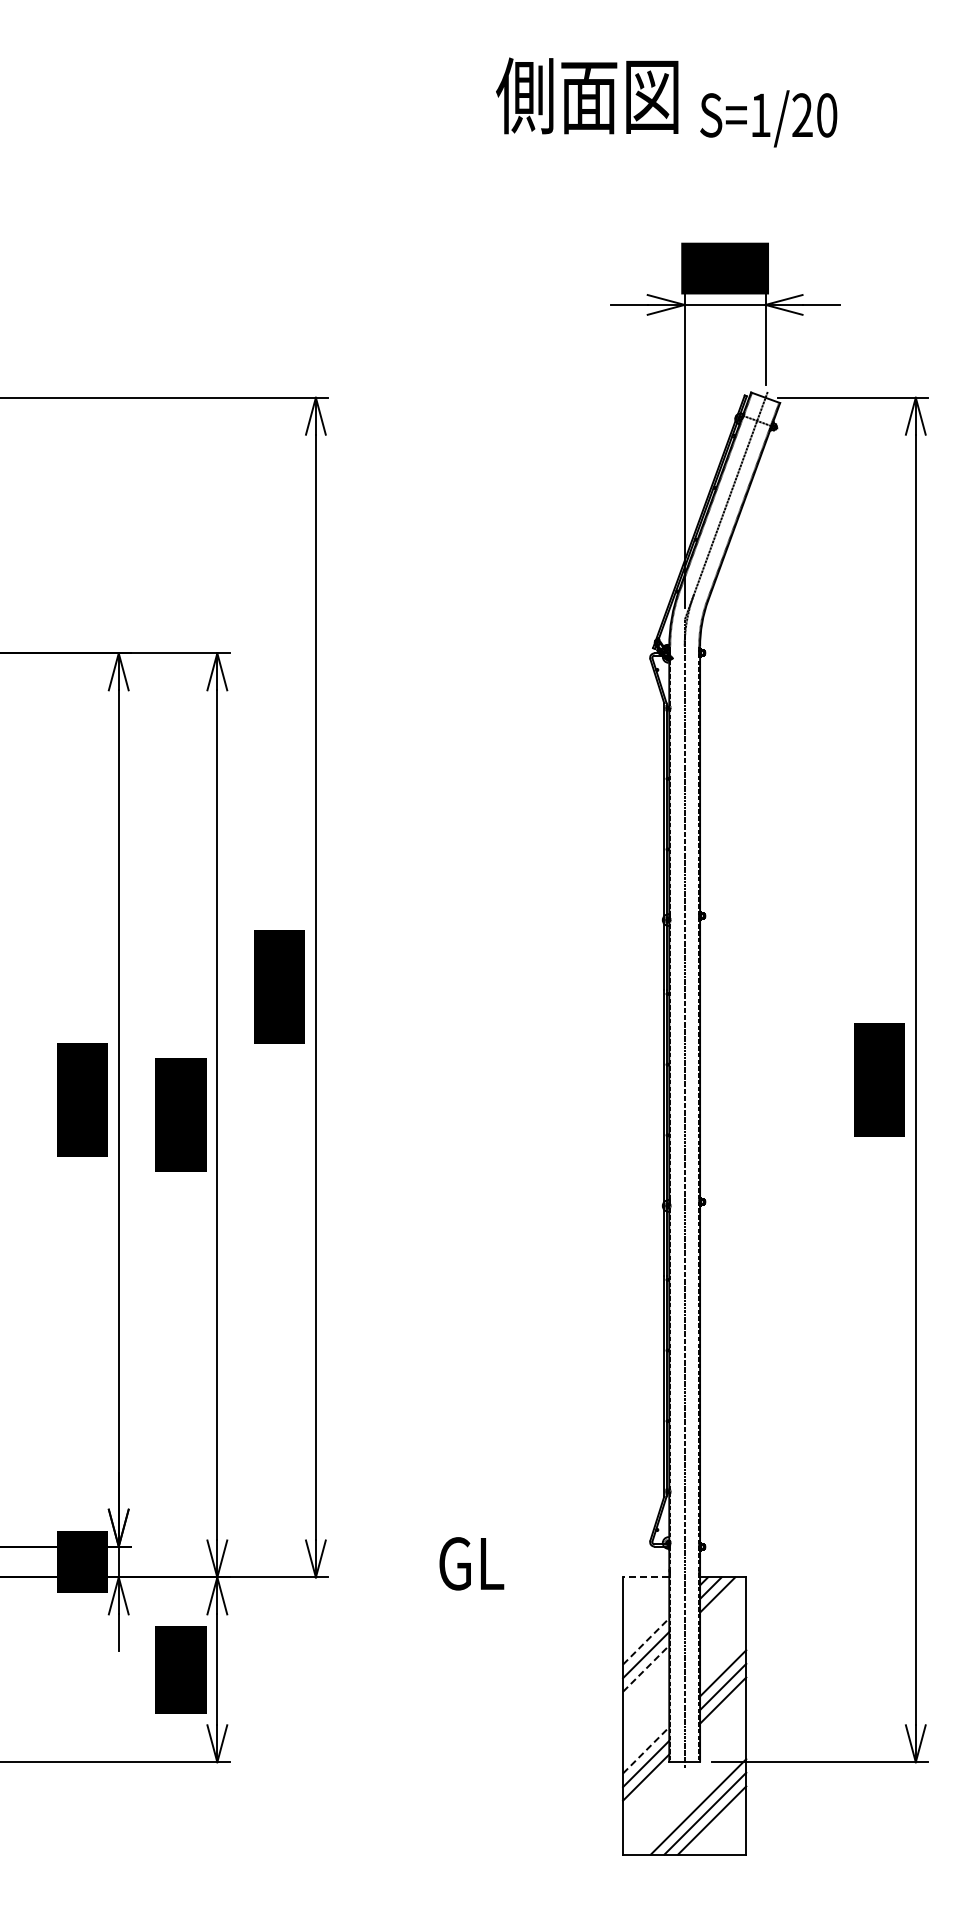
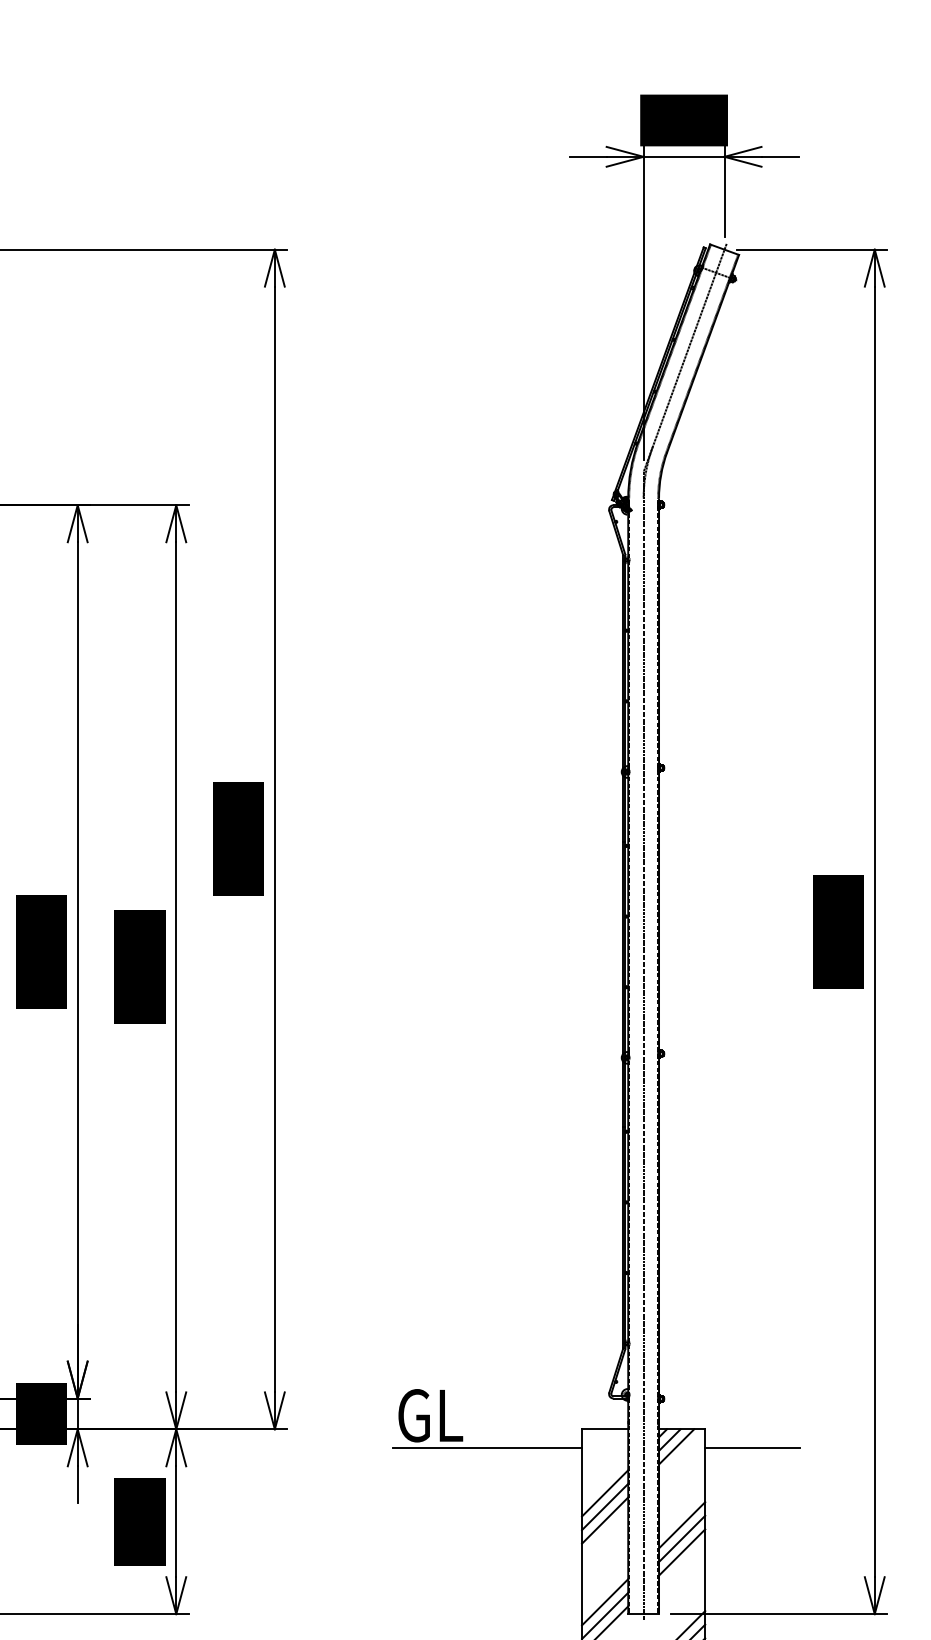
line: (645, 1577) -> (604, 1429), dashed -> solid
line: (528, 1595) -> (487, 1447), added
line: (793, 1595) -> (752, 1447), added
line: (646, 1641) -> (605, 1493), dashed -> solid
line: (646, 1668) -> (605, 1520), dashed -> solid
line: (646, 1750) -> (605, 1602), dashed -> solid

